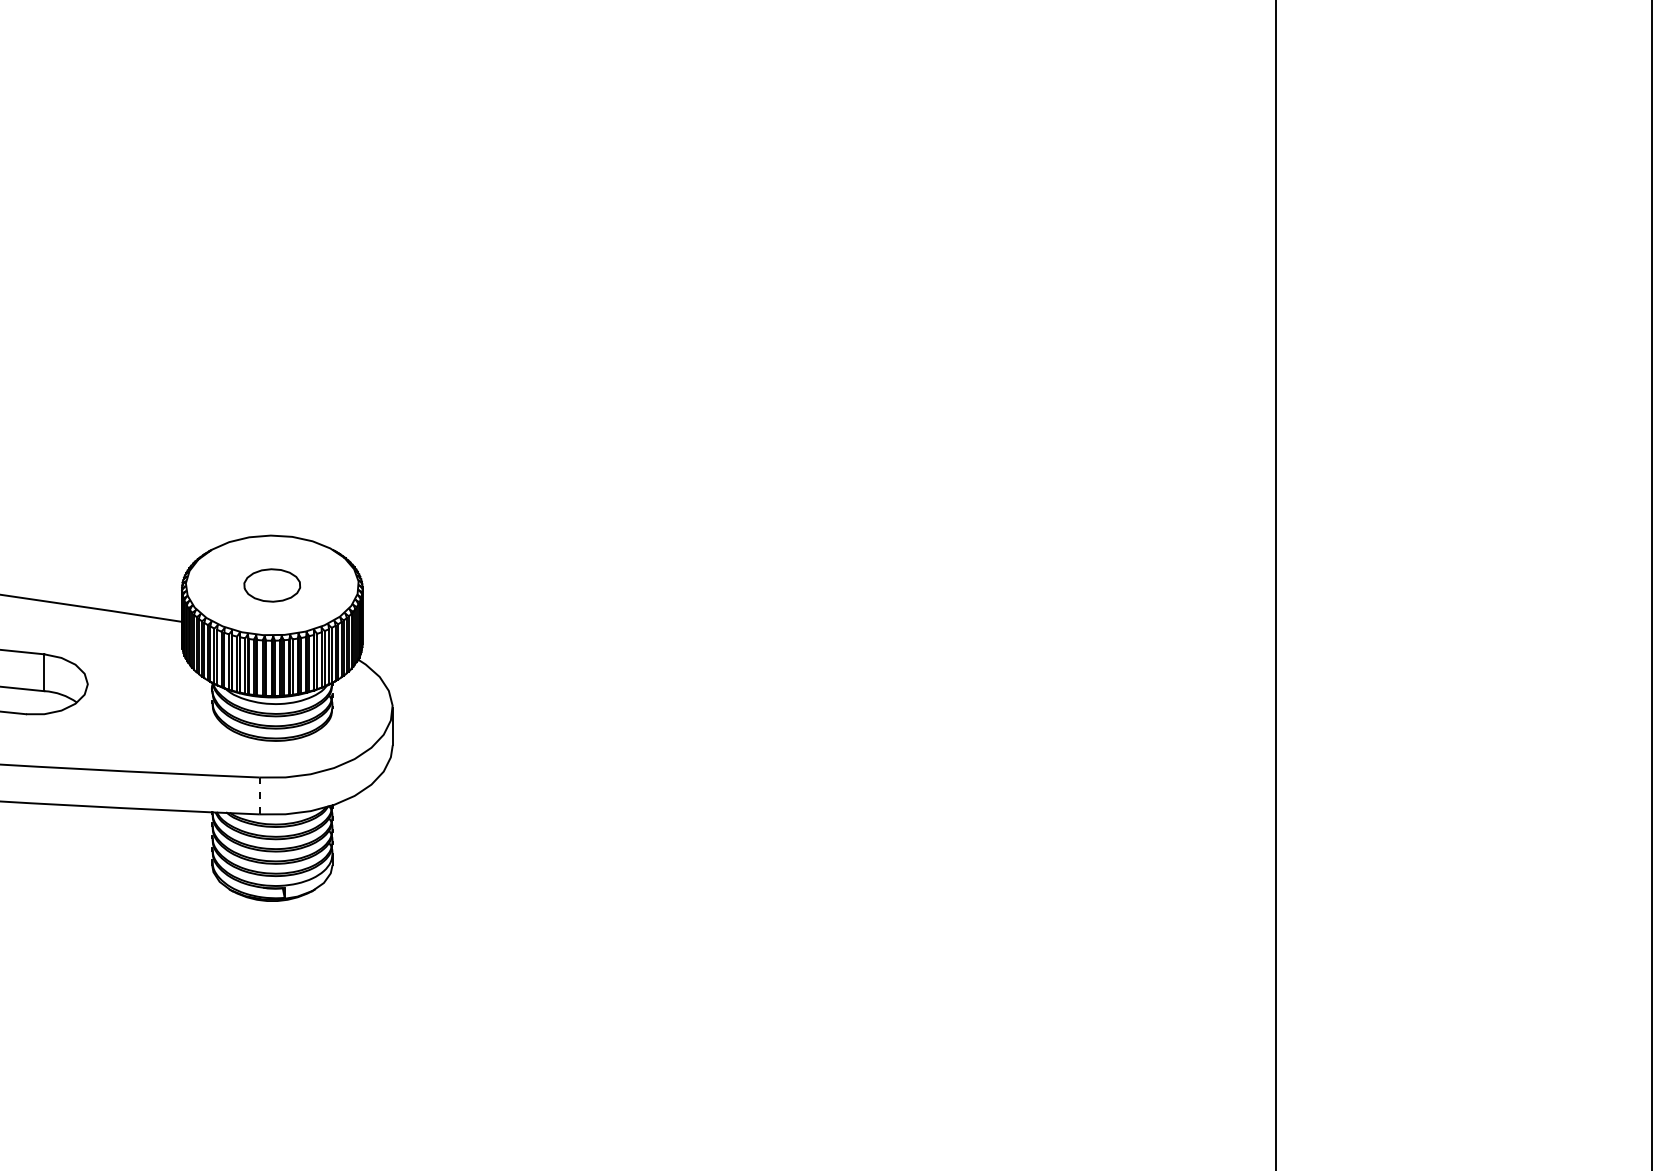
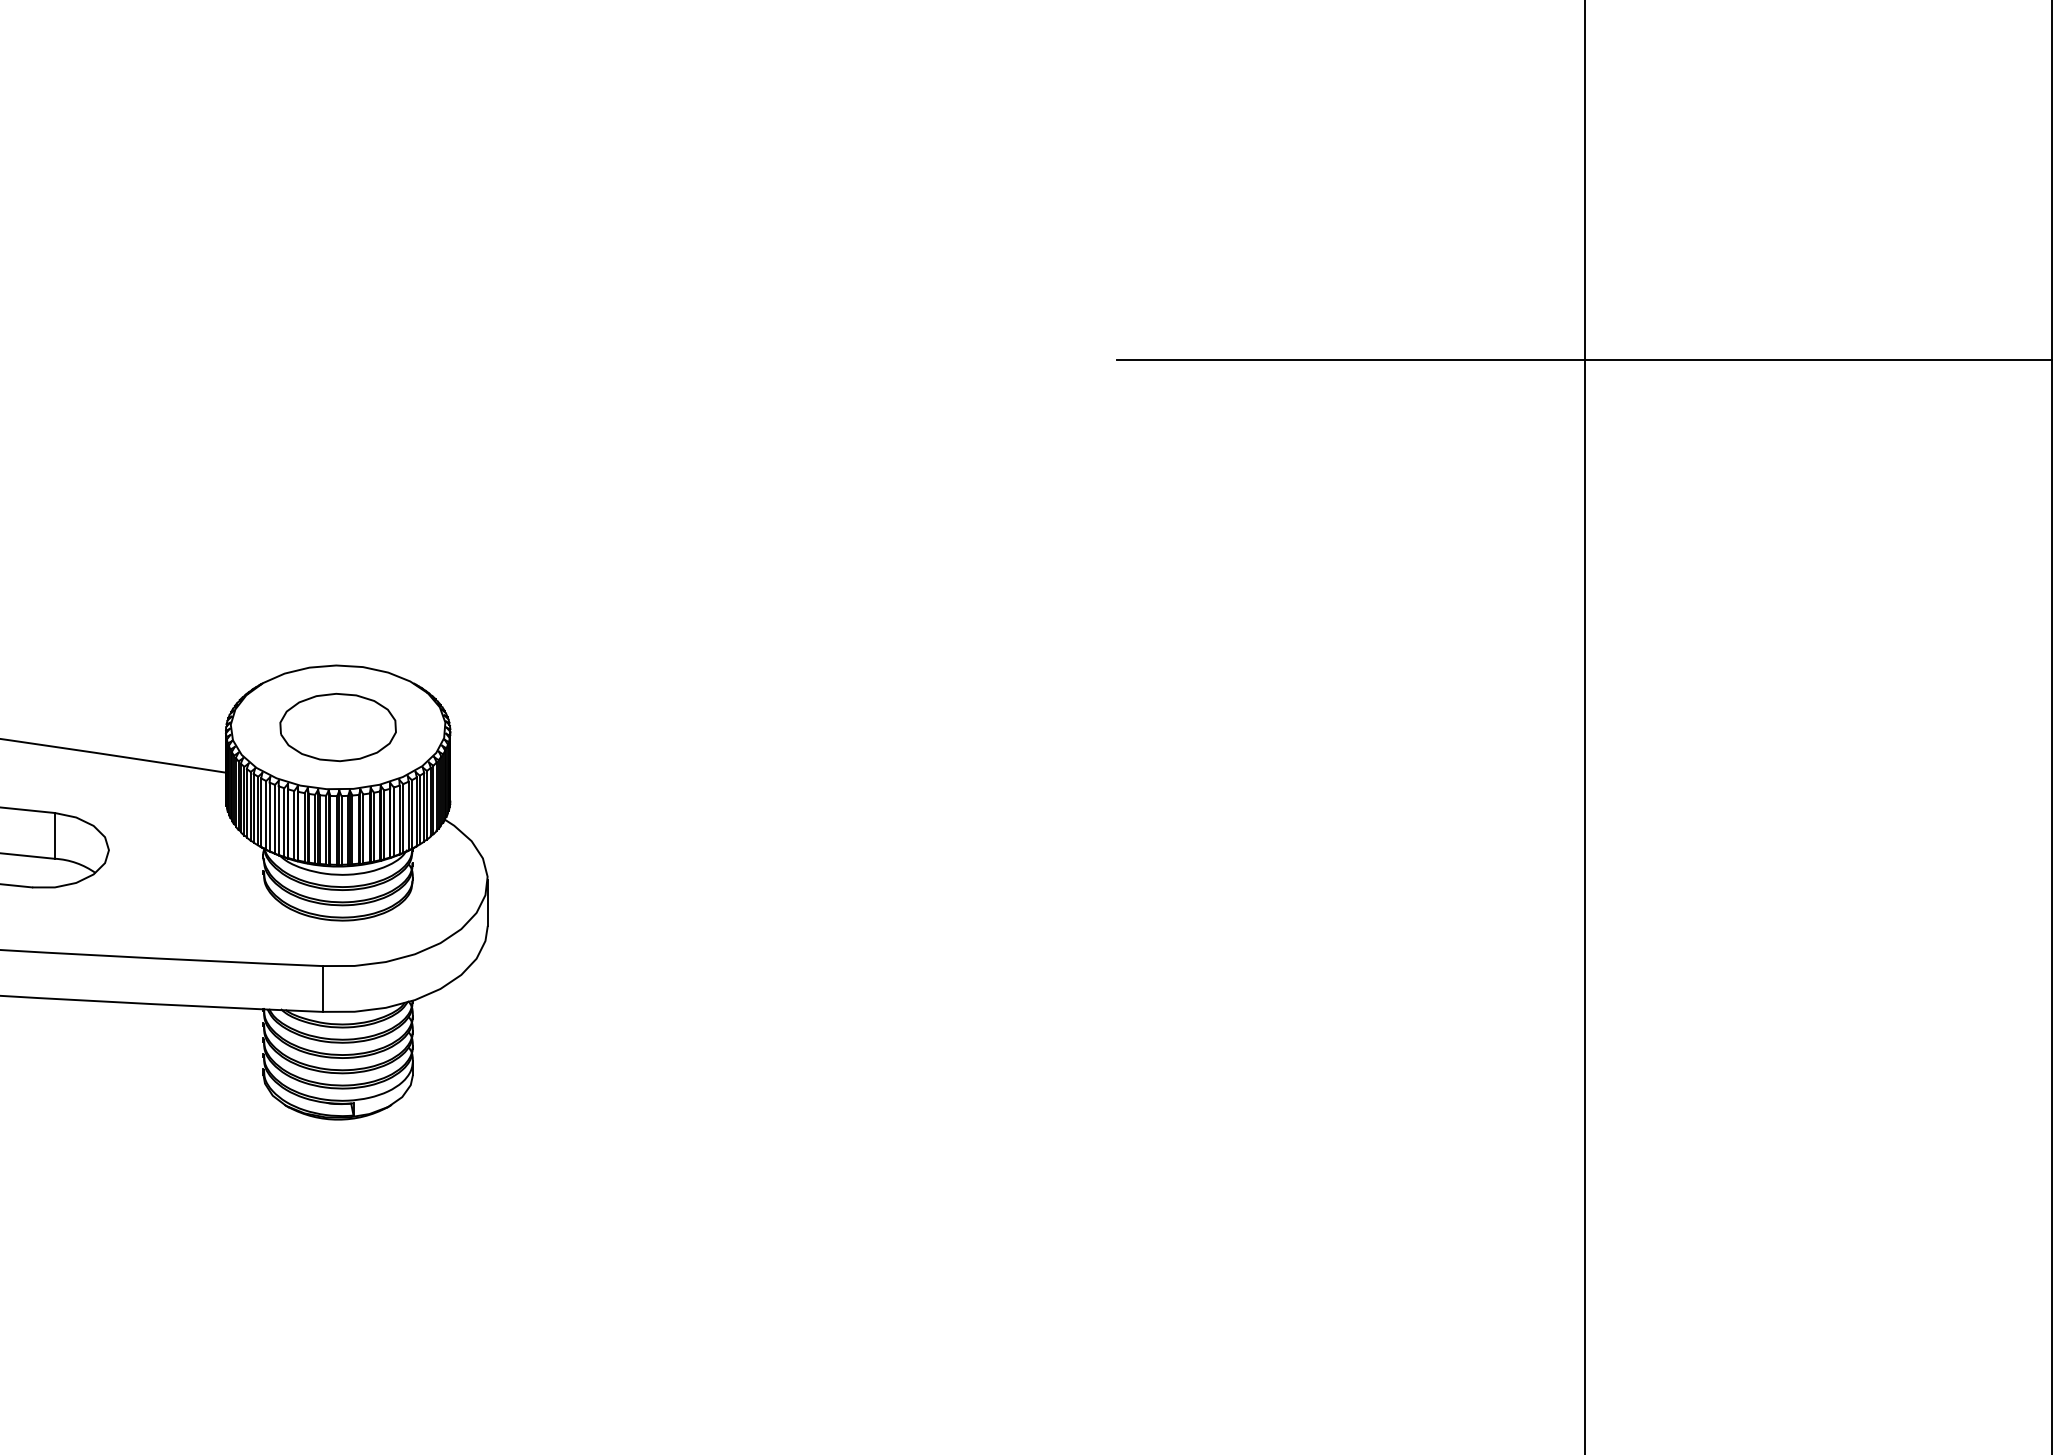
line: (1275, 289) -> (1584, 359), added
part: (271, 585) -> (337, 727), size x1.67
line: (259, 795) -> (322, 988), dashed -> solid

